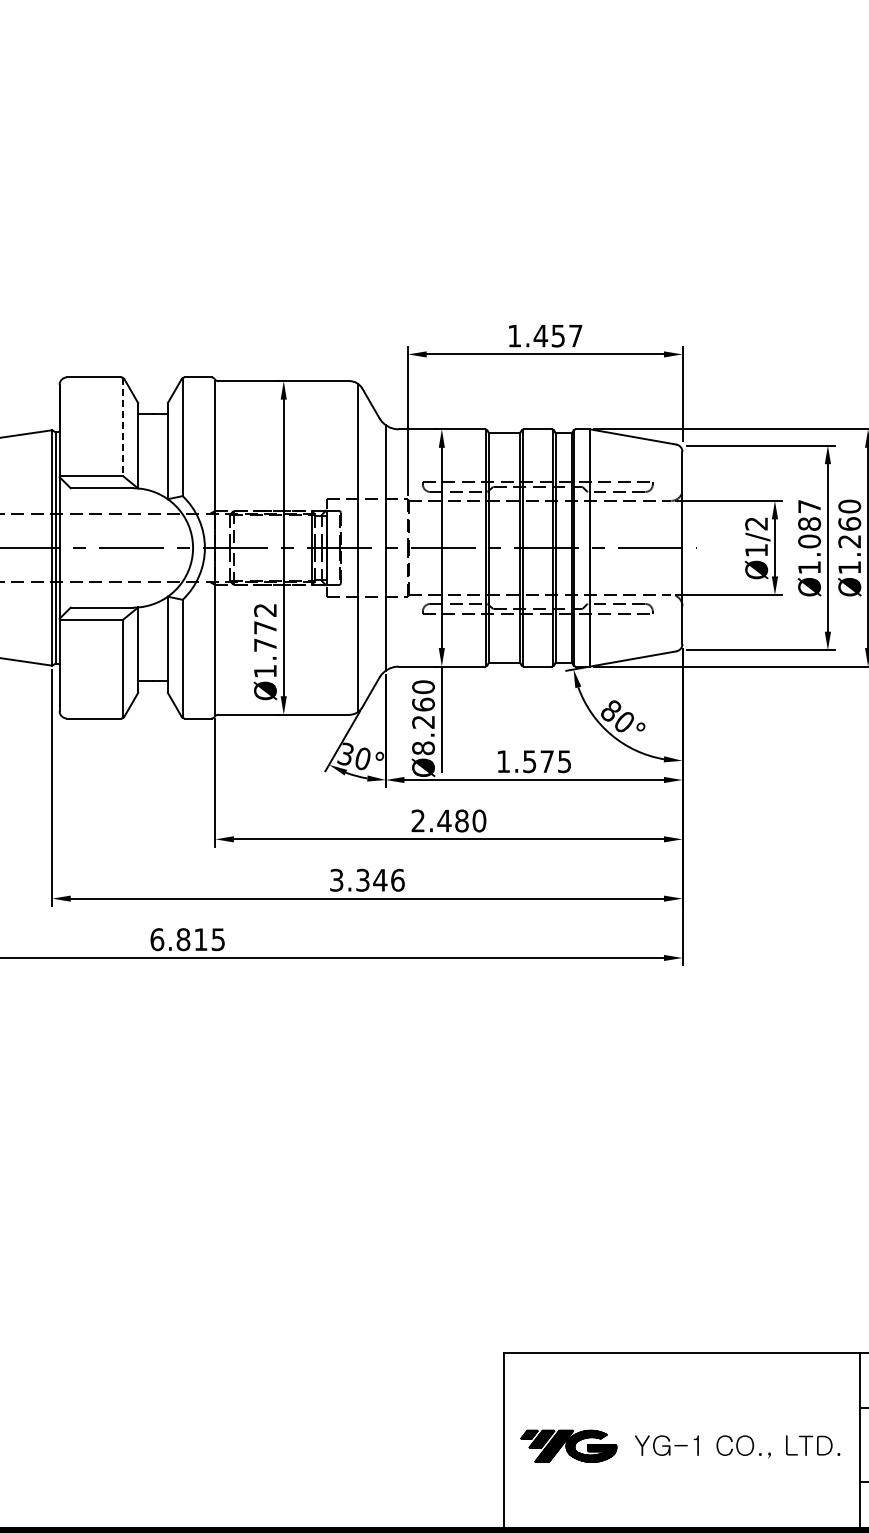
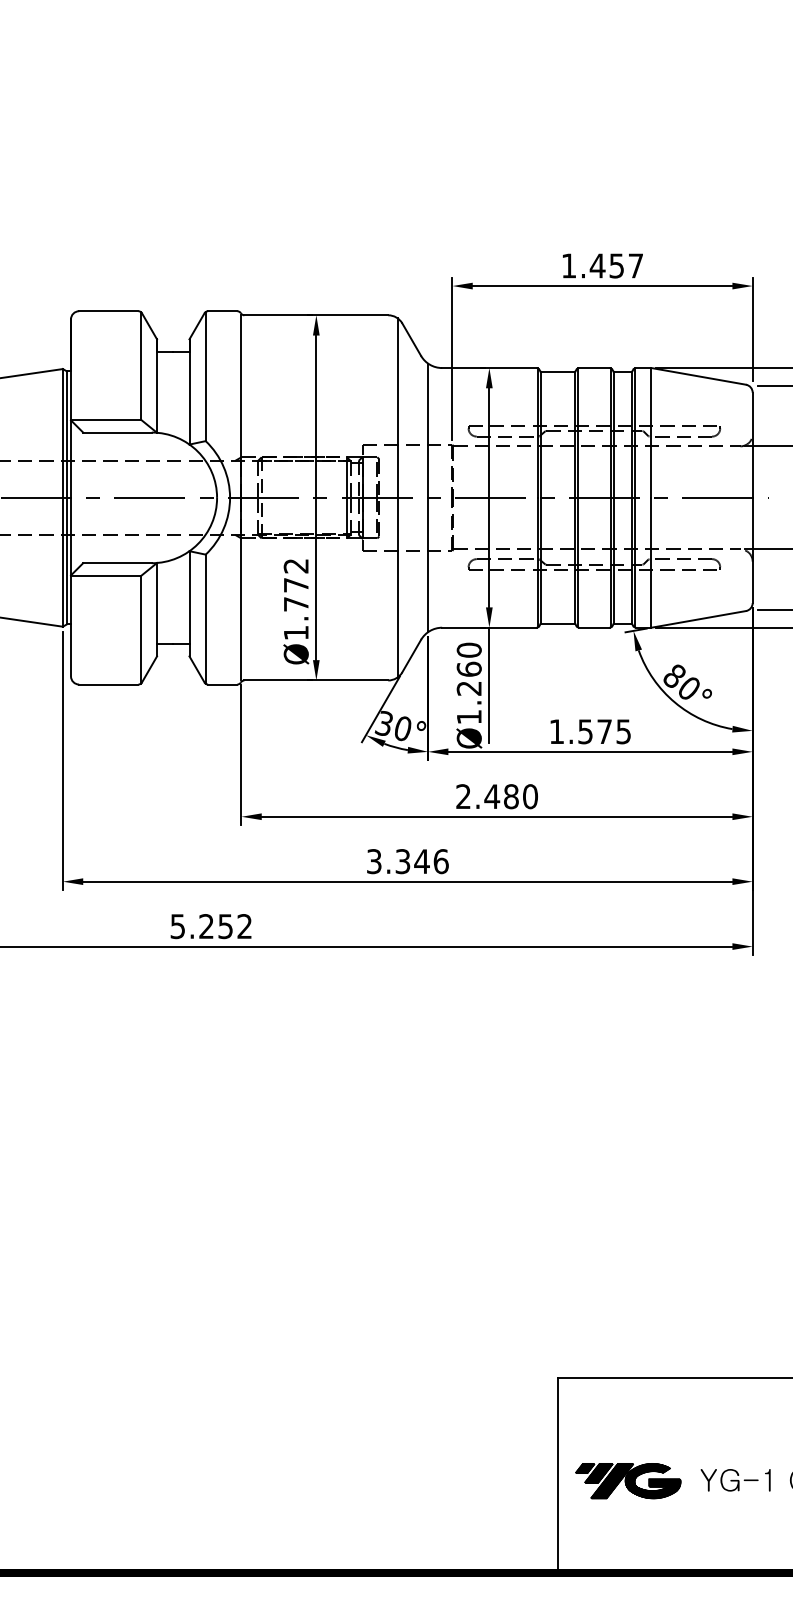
line: (123, 427) -> (140, 366), dashed -> solid
text: (423, 748) -> (469, 717), Ø8.260 -> Ø1.260
text: (187, 939) -> (210, 926), 6.815 -> 5.252

